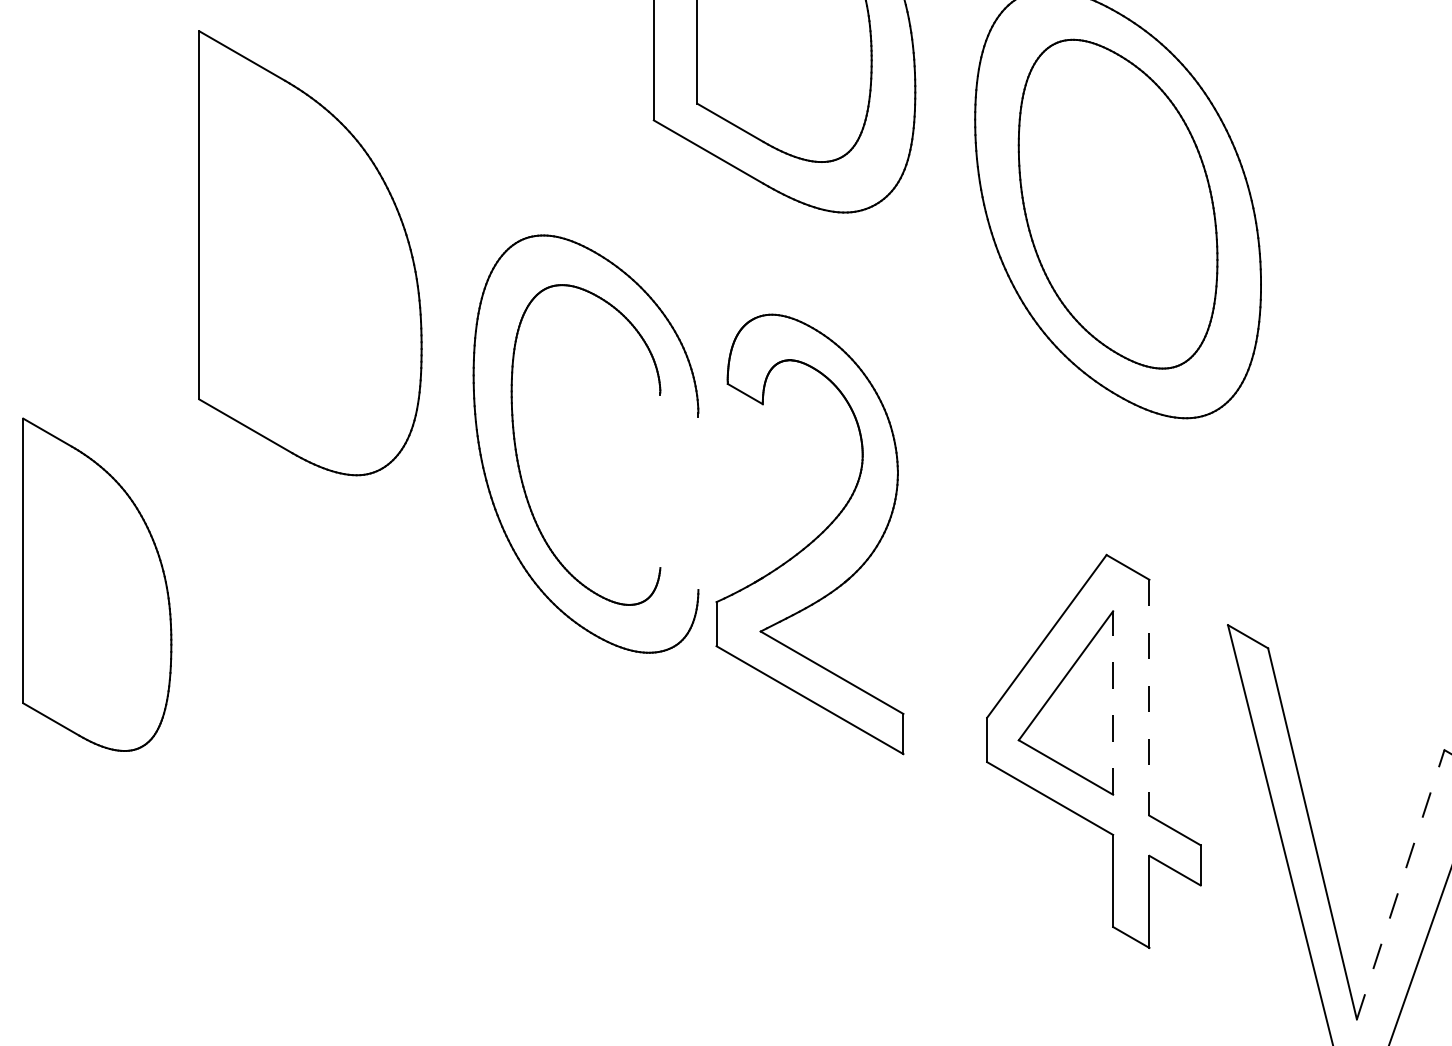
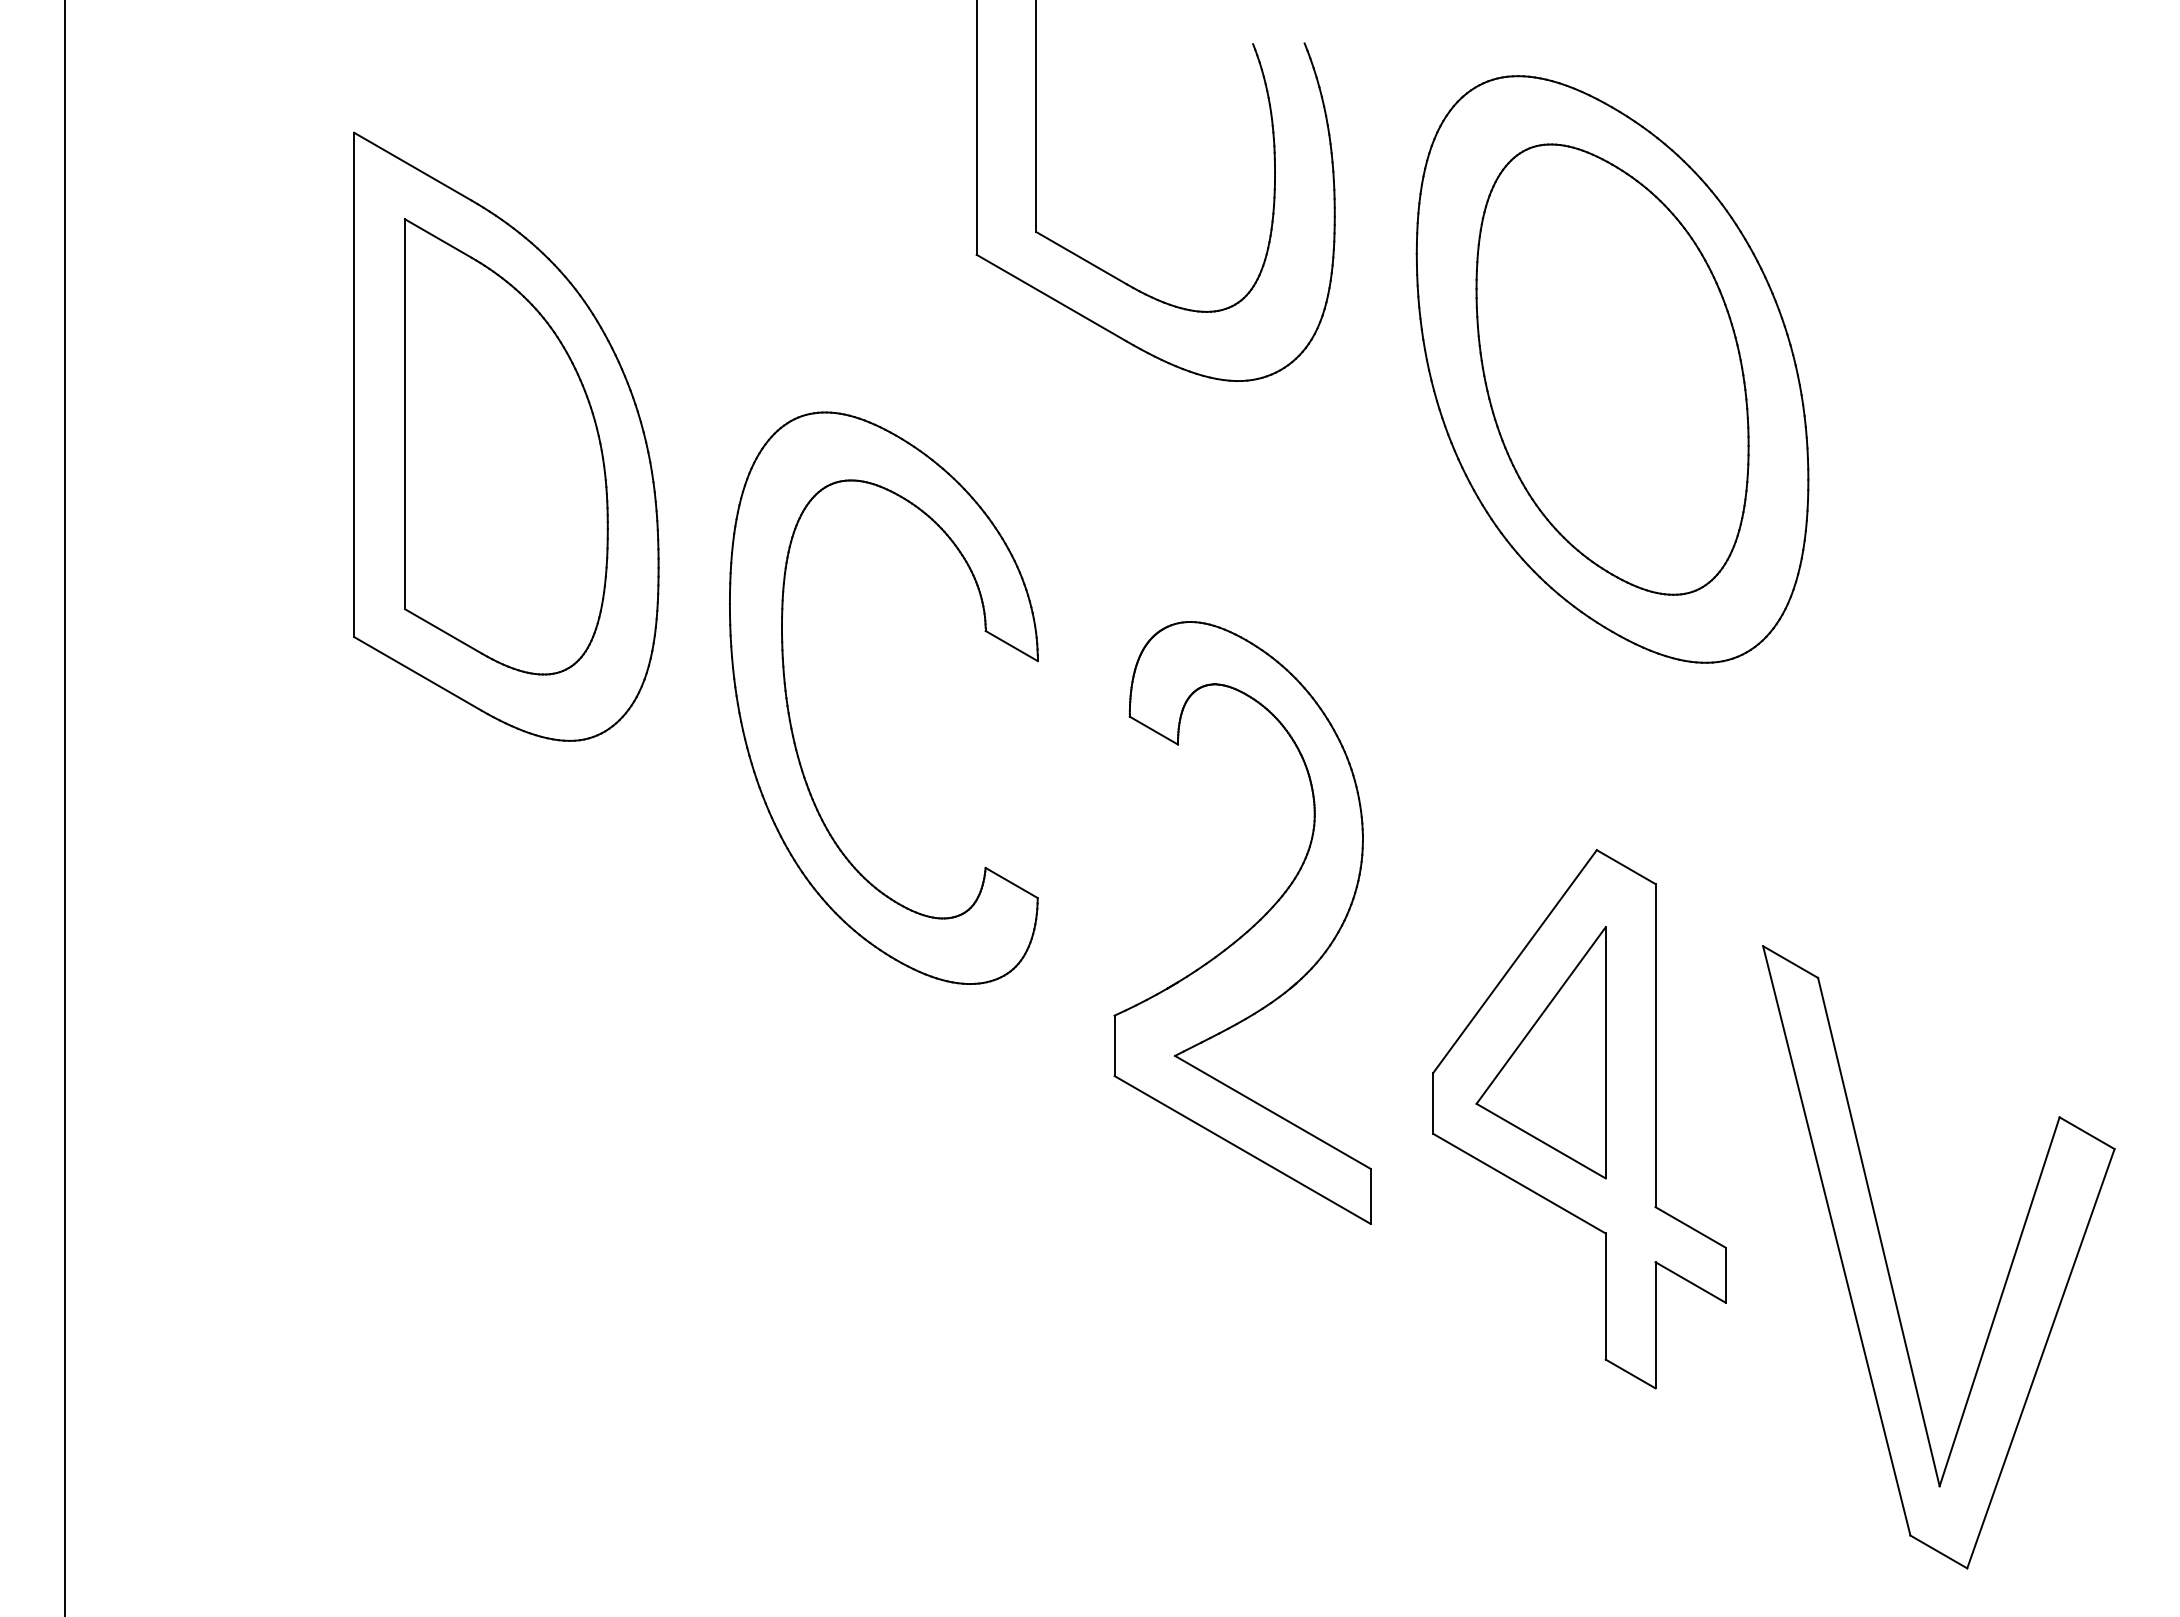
line: (679, 406) -> (1011, 646), added
part: (815, 538) -> (1249, 928), moved
line: (679, 578) -> (1011, 882), added
part: (97, 584) -> (506, 446), moved
line: (1149, 697) -> (1655, 1045), dashed -> solid
line: (1112, 702) -> (1605, 1052), dashed -> solid
line: (1400, 884) -> (1999, 1301), dashed -> solid

